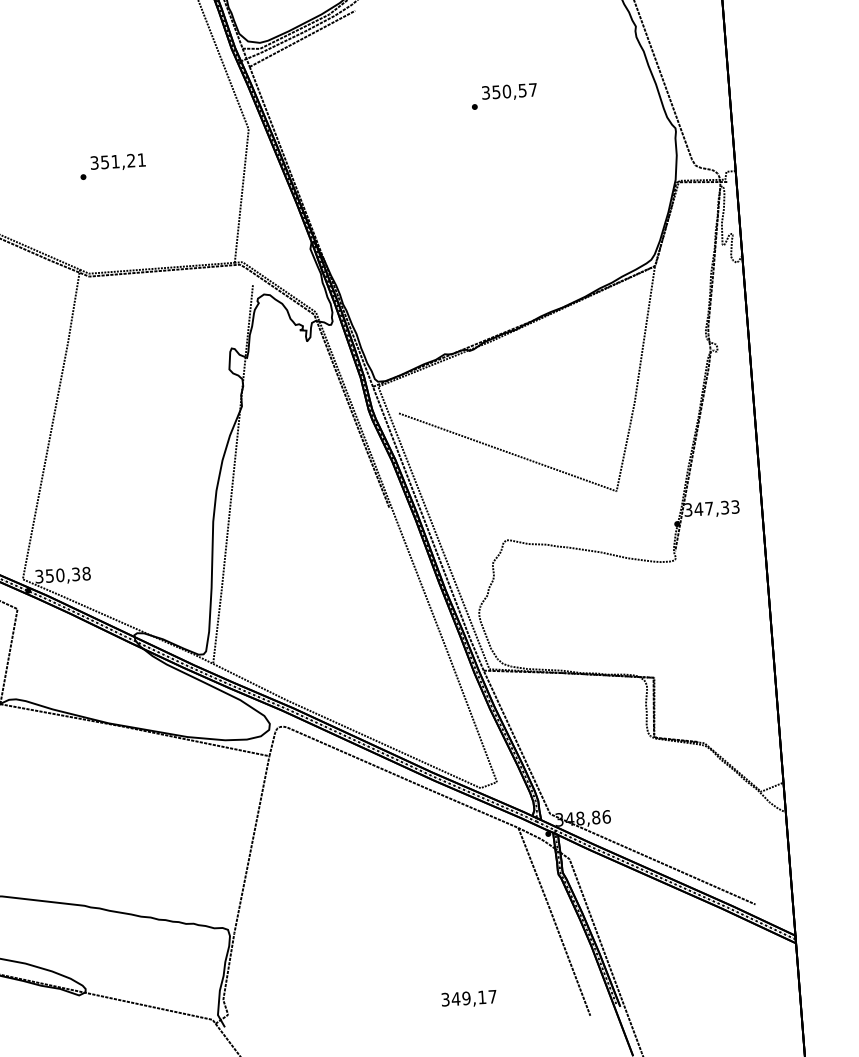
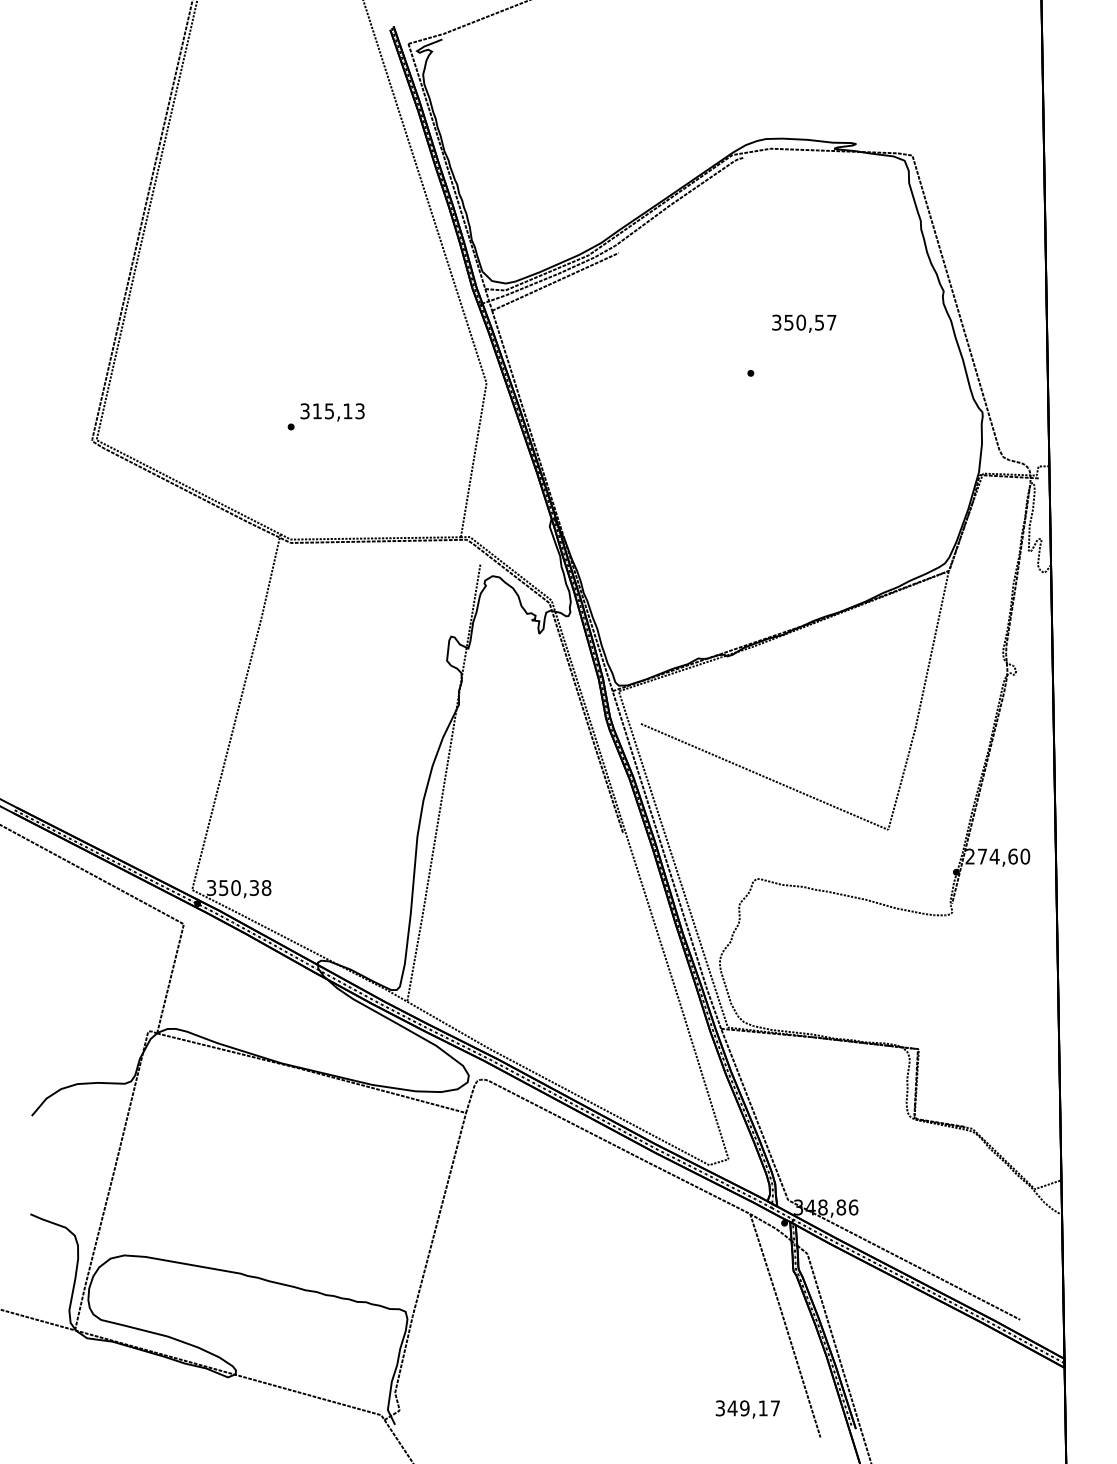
text: (509, 92) -> (804, 323), moved
text: (123, 161) -> (338, 411), 351,21 -> 315,13
text: (711, 508) -> (997, 856), 347,33 -> 274,60
text: (468, 999) -> (747, 1409), moved

